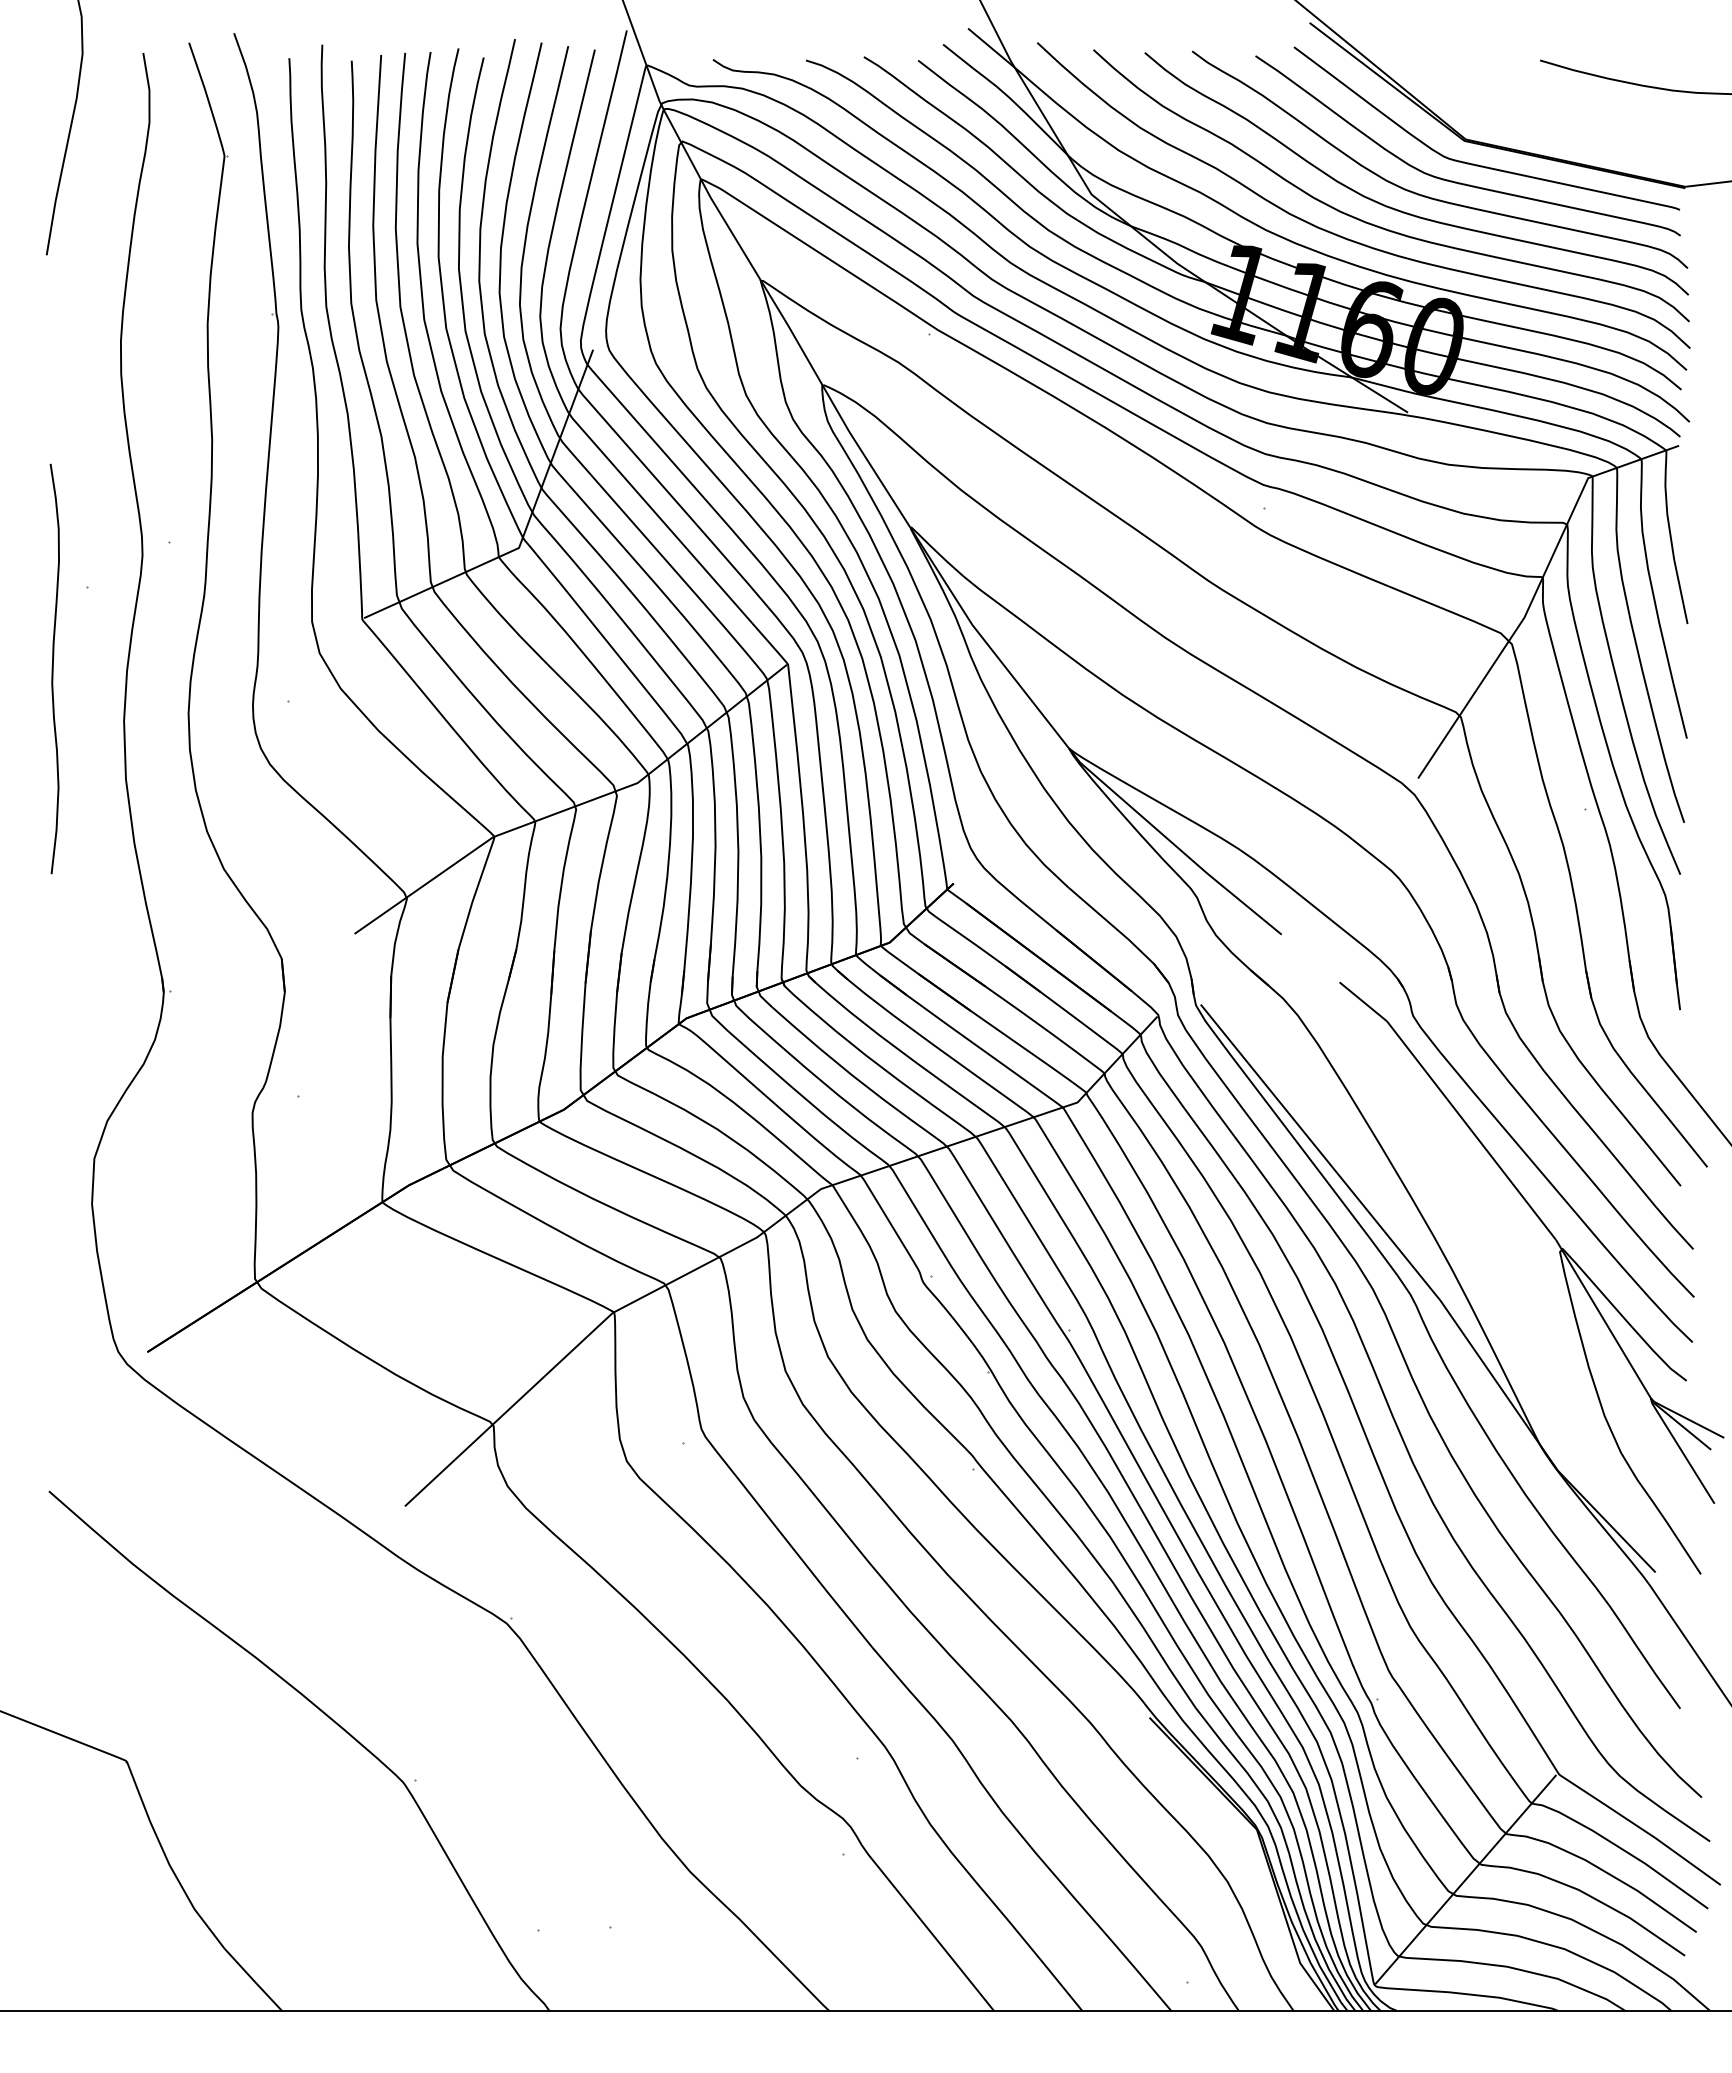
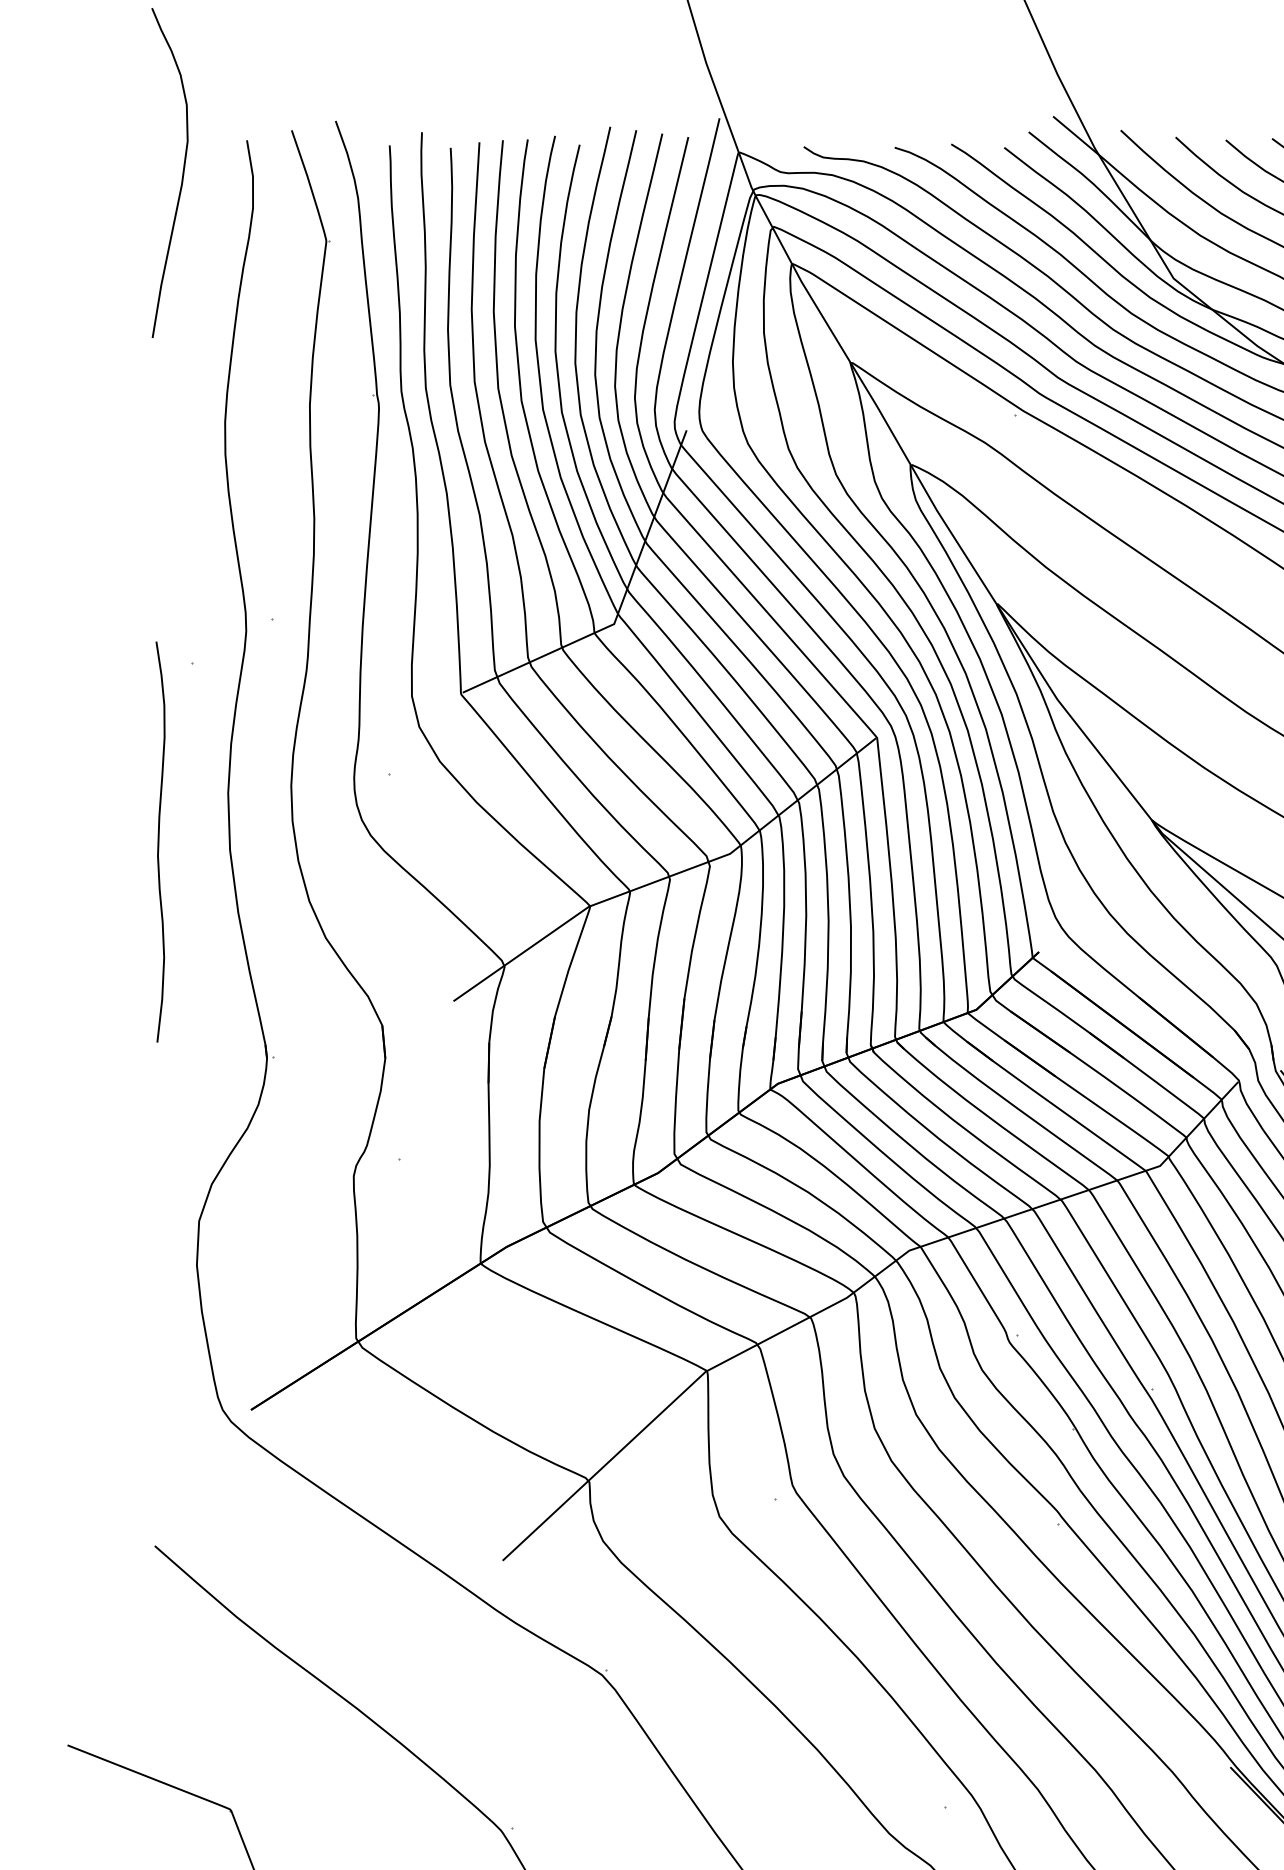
curve: (53, 668) -> (159, 841), moved

